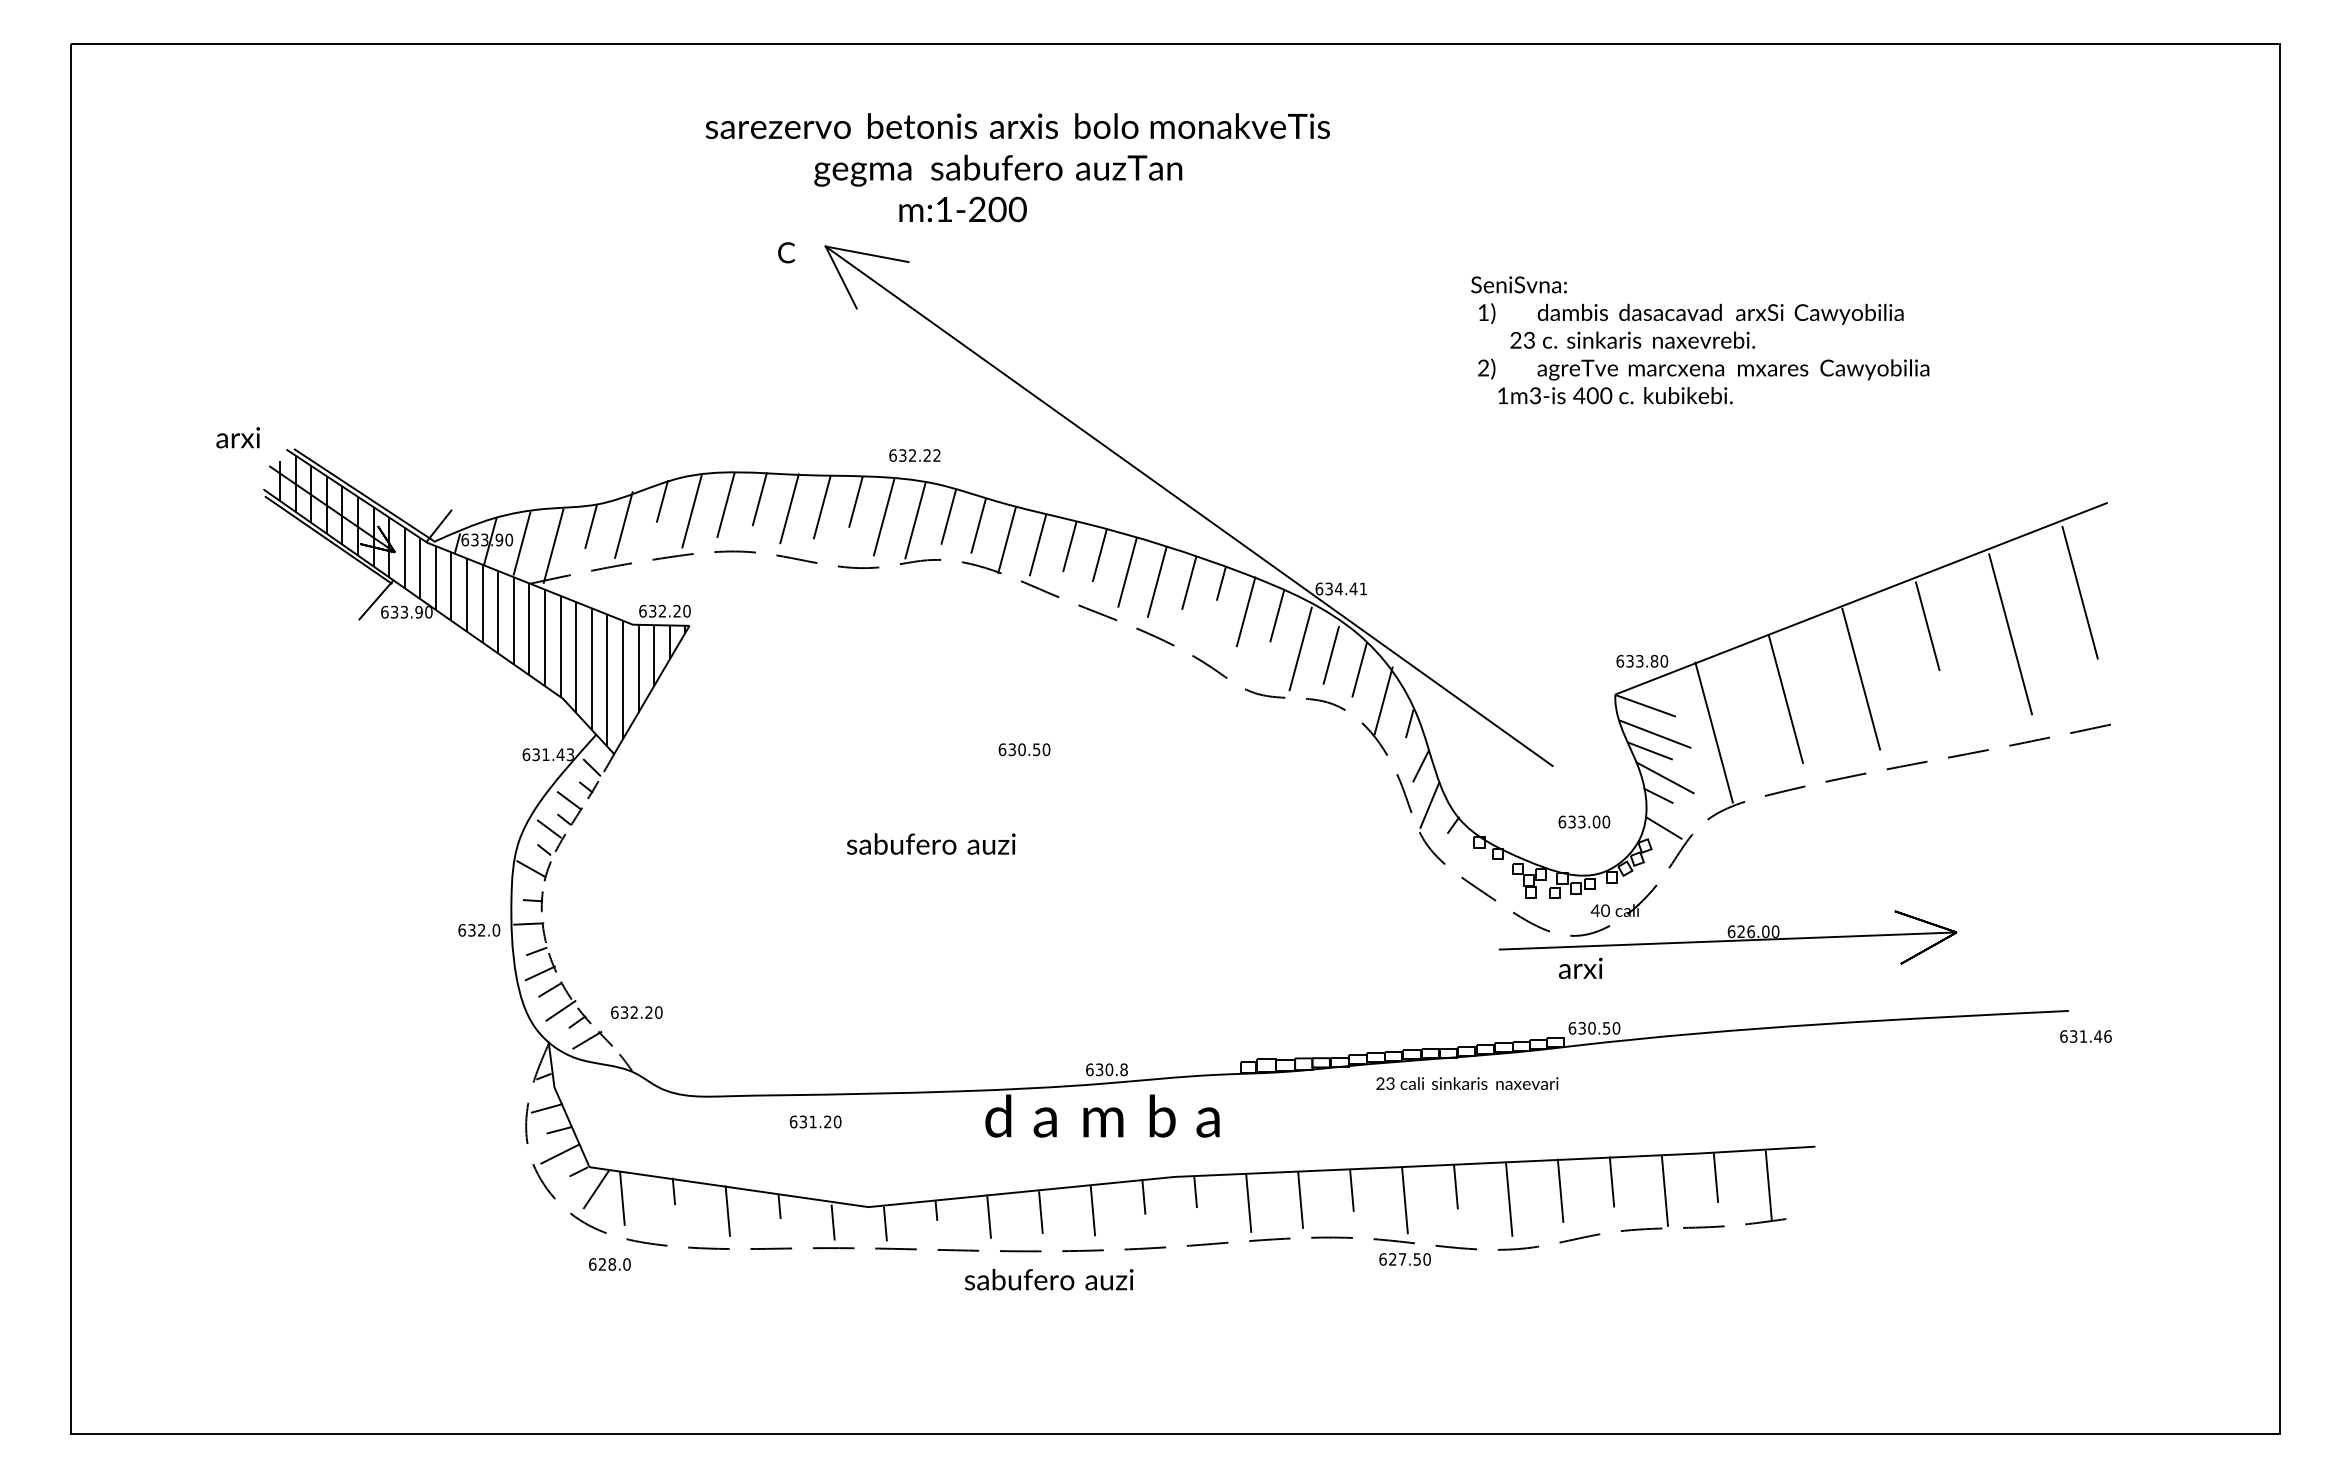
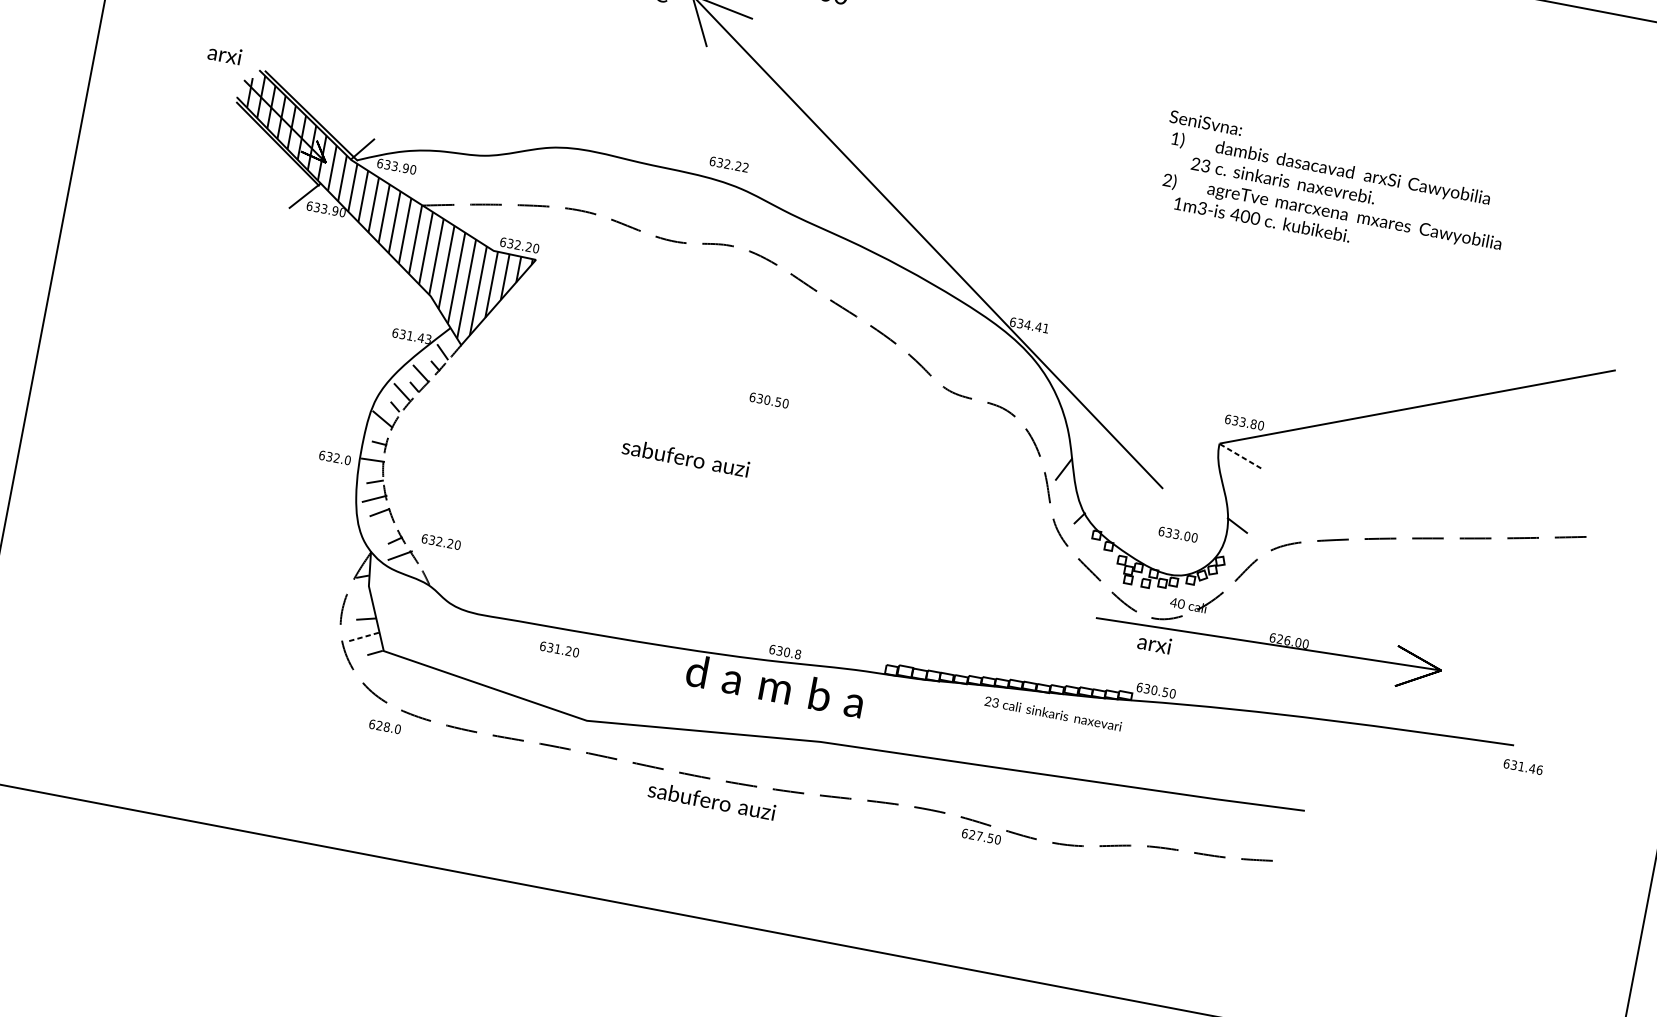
hatch: (933, 605) -> (721, 279), removed
hatch: (1896, 664) -> (1434, 461), removed
line: (1645, 705) -> (1240, 456), solid -> dashed
line: (1655, 733) -> (1244, 478), removed
line: (1649, 750) -> (1237, 490), removed
line: (1664, 777) -> (1244, 512), removed
line: (1429, 805) -> (1064, 500), removed
line: (1663, 827) -> (1236, 550), removed
line: (560, 1010) -> (384, 529), removed
line: (546, 1108) -> (359, 600), removed
line: (560, 1154) -> (363, 637), solid -> dashed
line: (595, 1189) -> (385, 668), removed
hatch: (1195, 1195) -> (833, 758), removed

